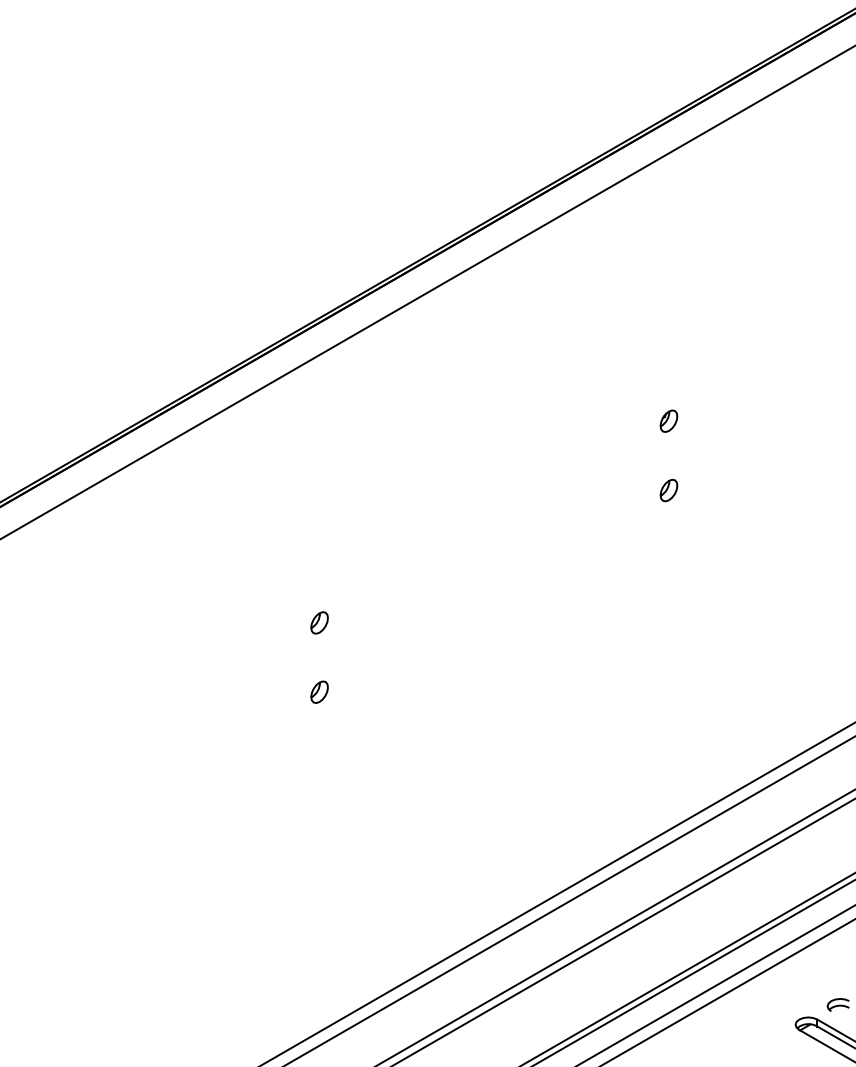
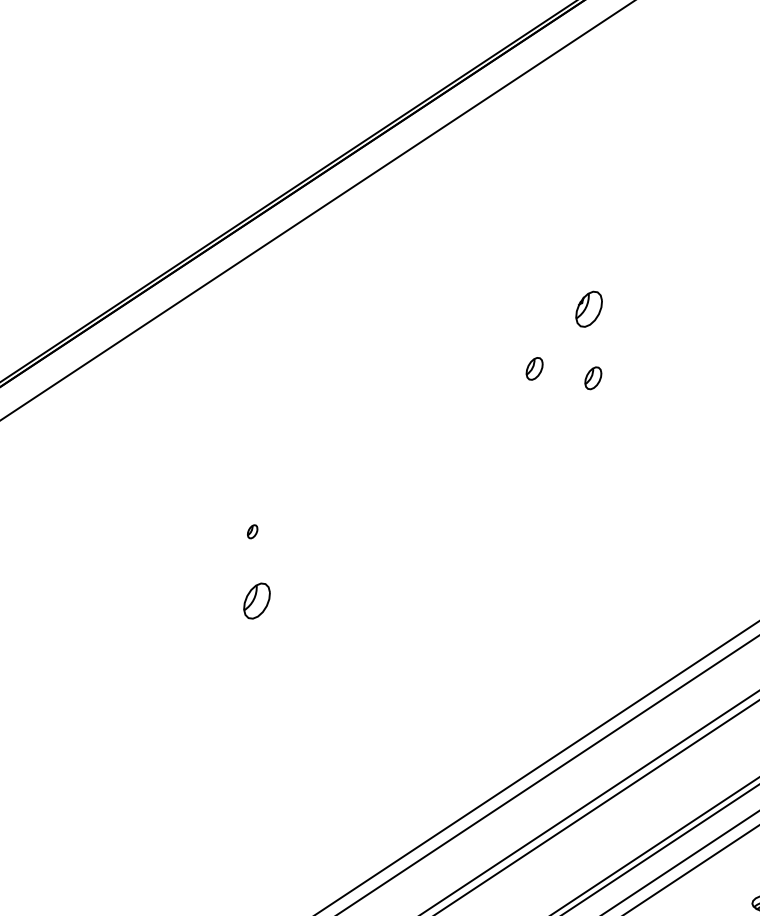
part: (668, 420) -> (588, 308), size x1.6
part: (610, 477) -> (534, 368), added
part: (319, 622) -> (252, 531), size x0.6
part: (319, 691) -> (256, 600), size x1.6

